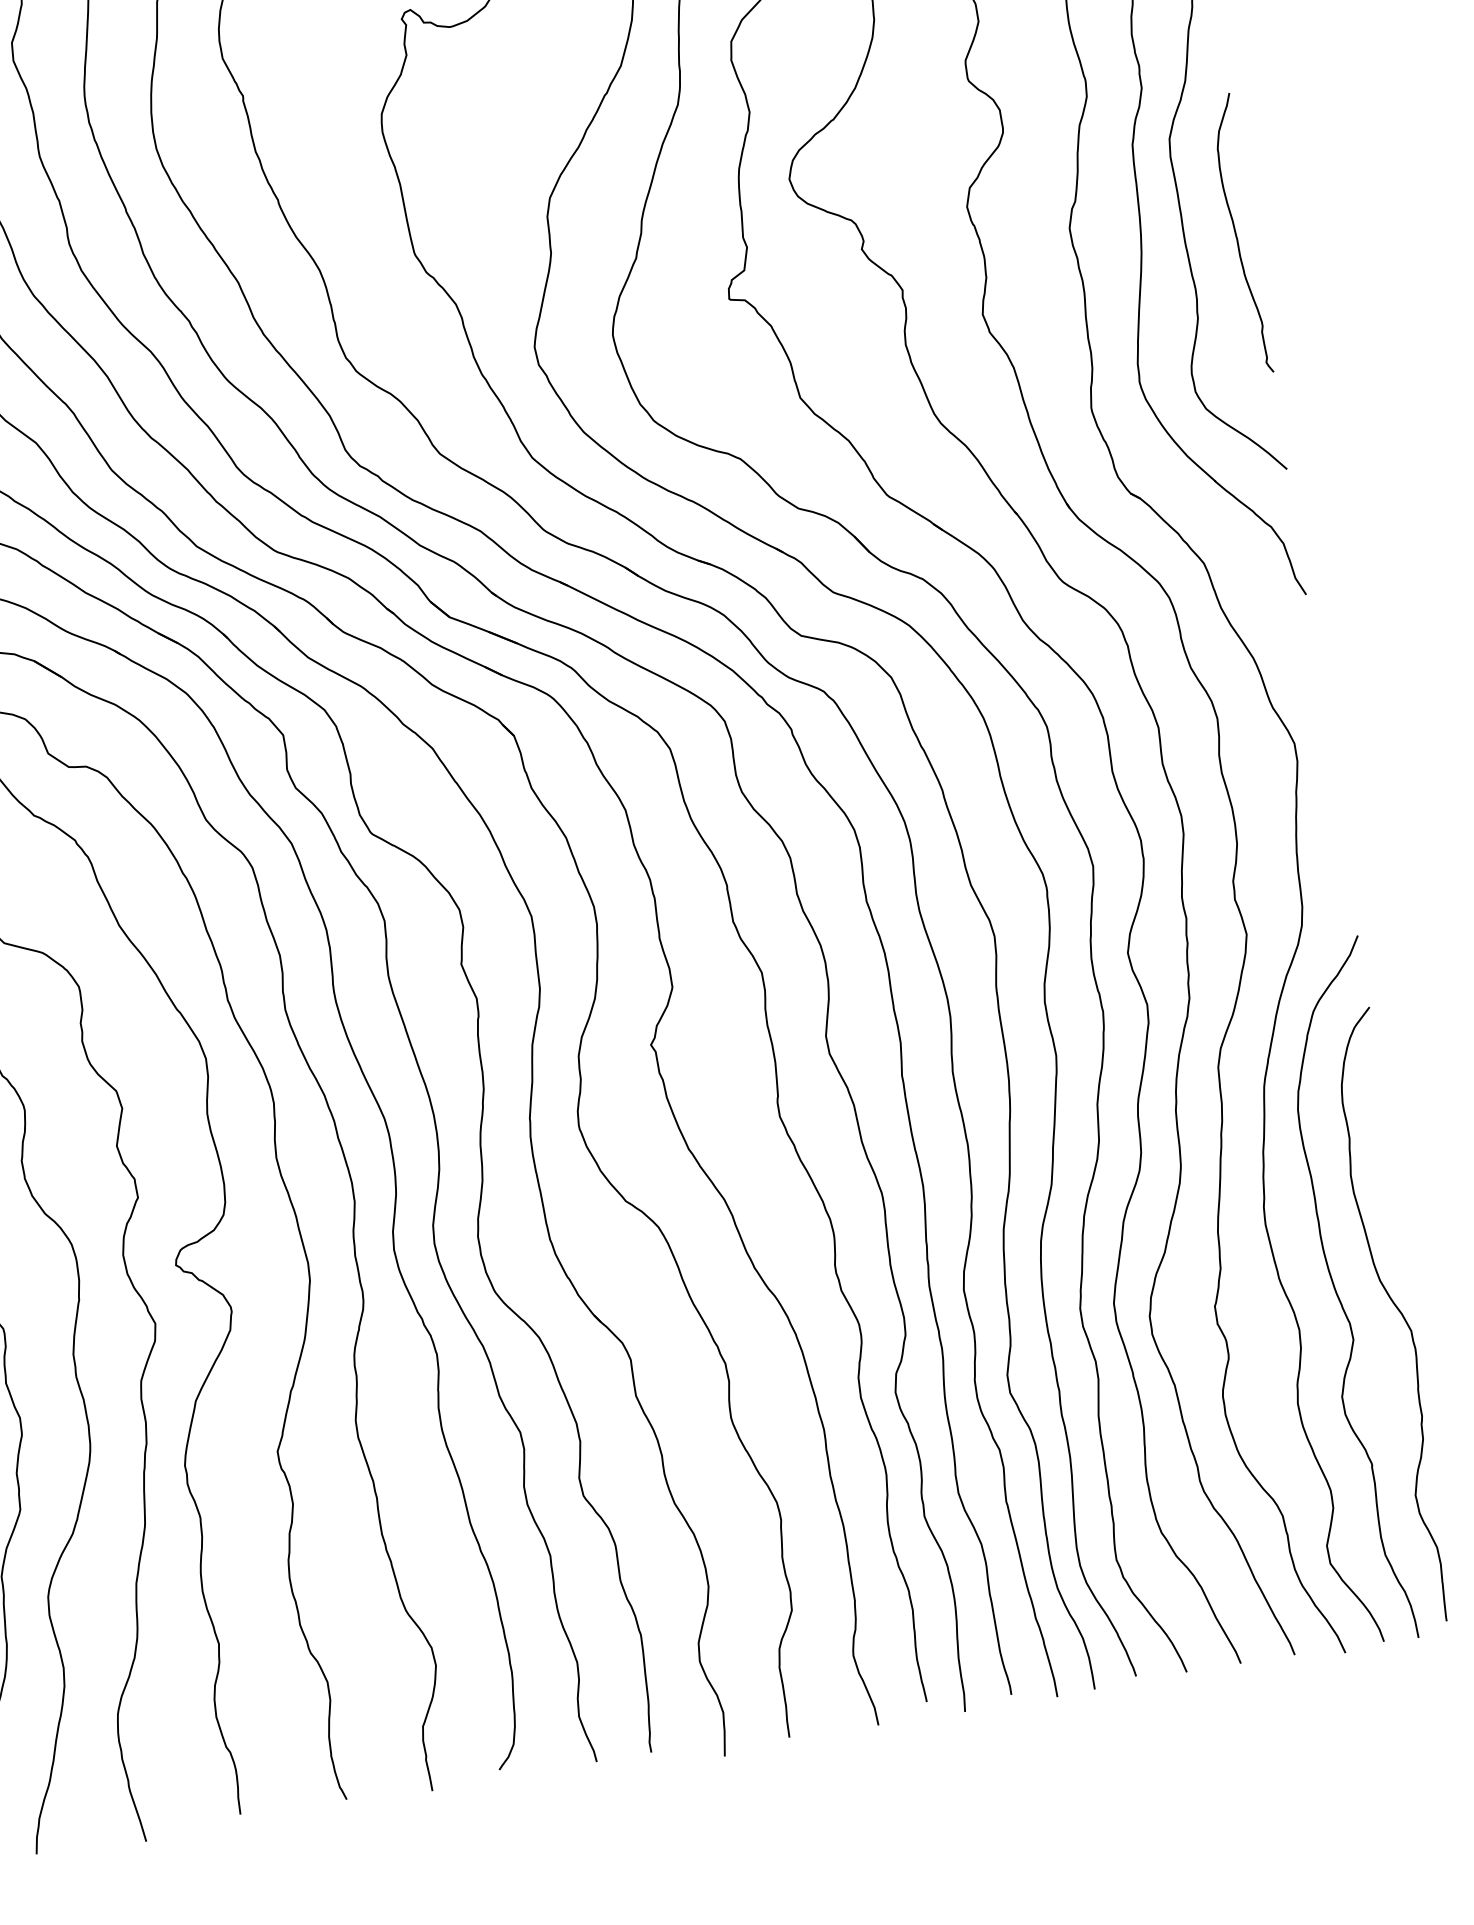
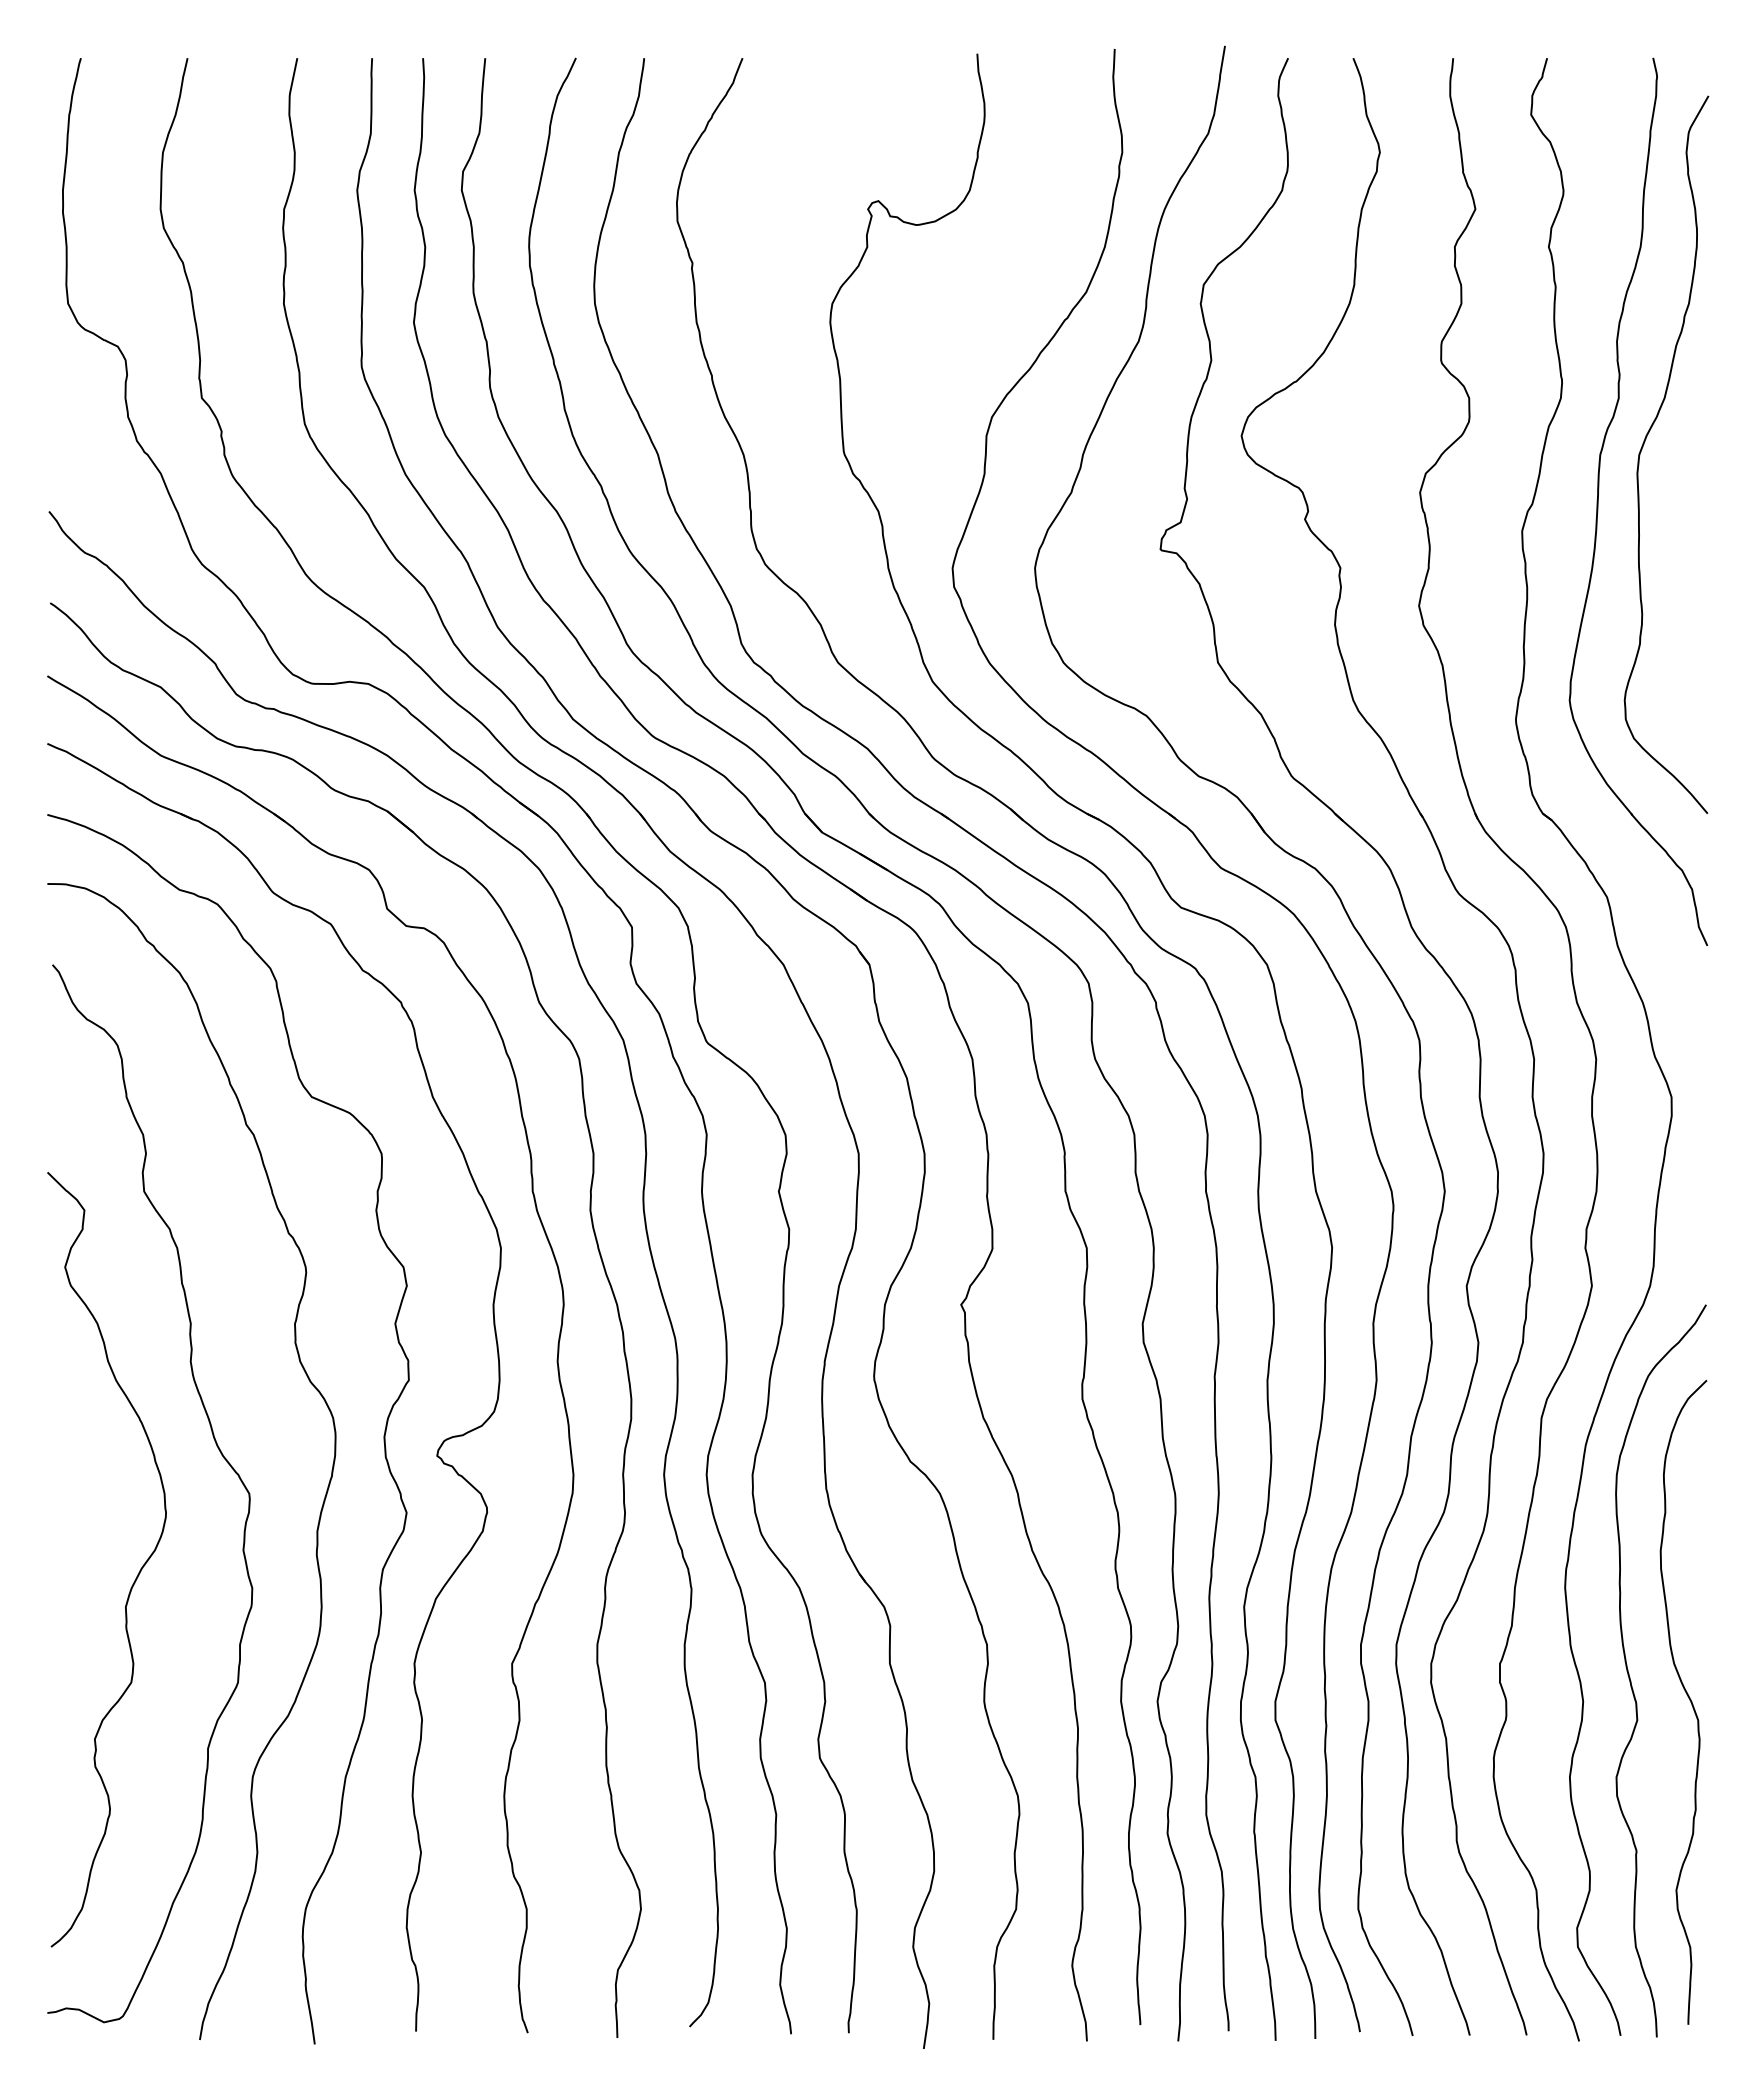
curve: (1236, 234) -> (1693, 563), removed

